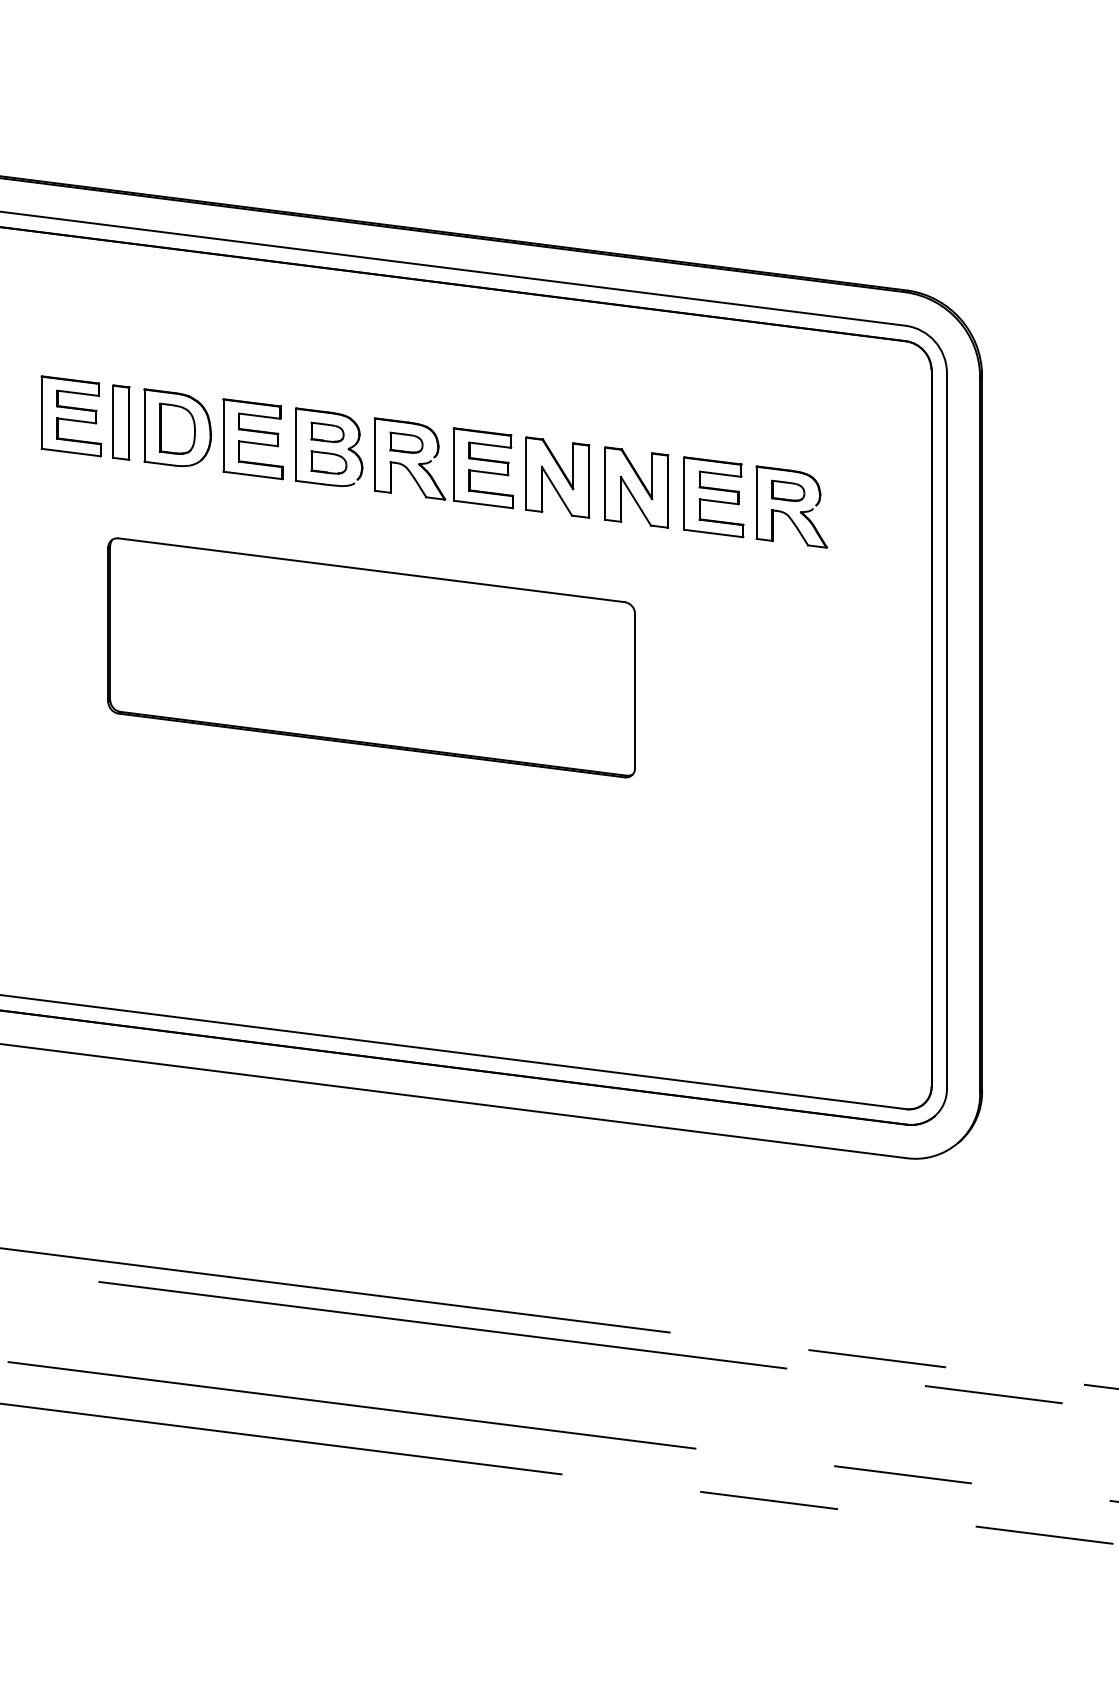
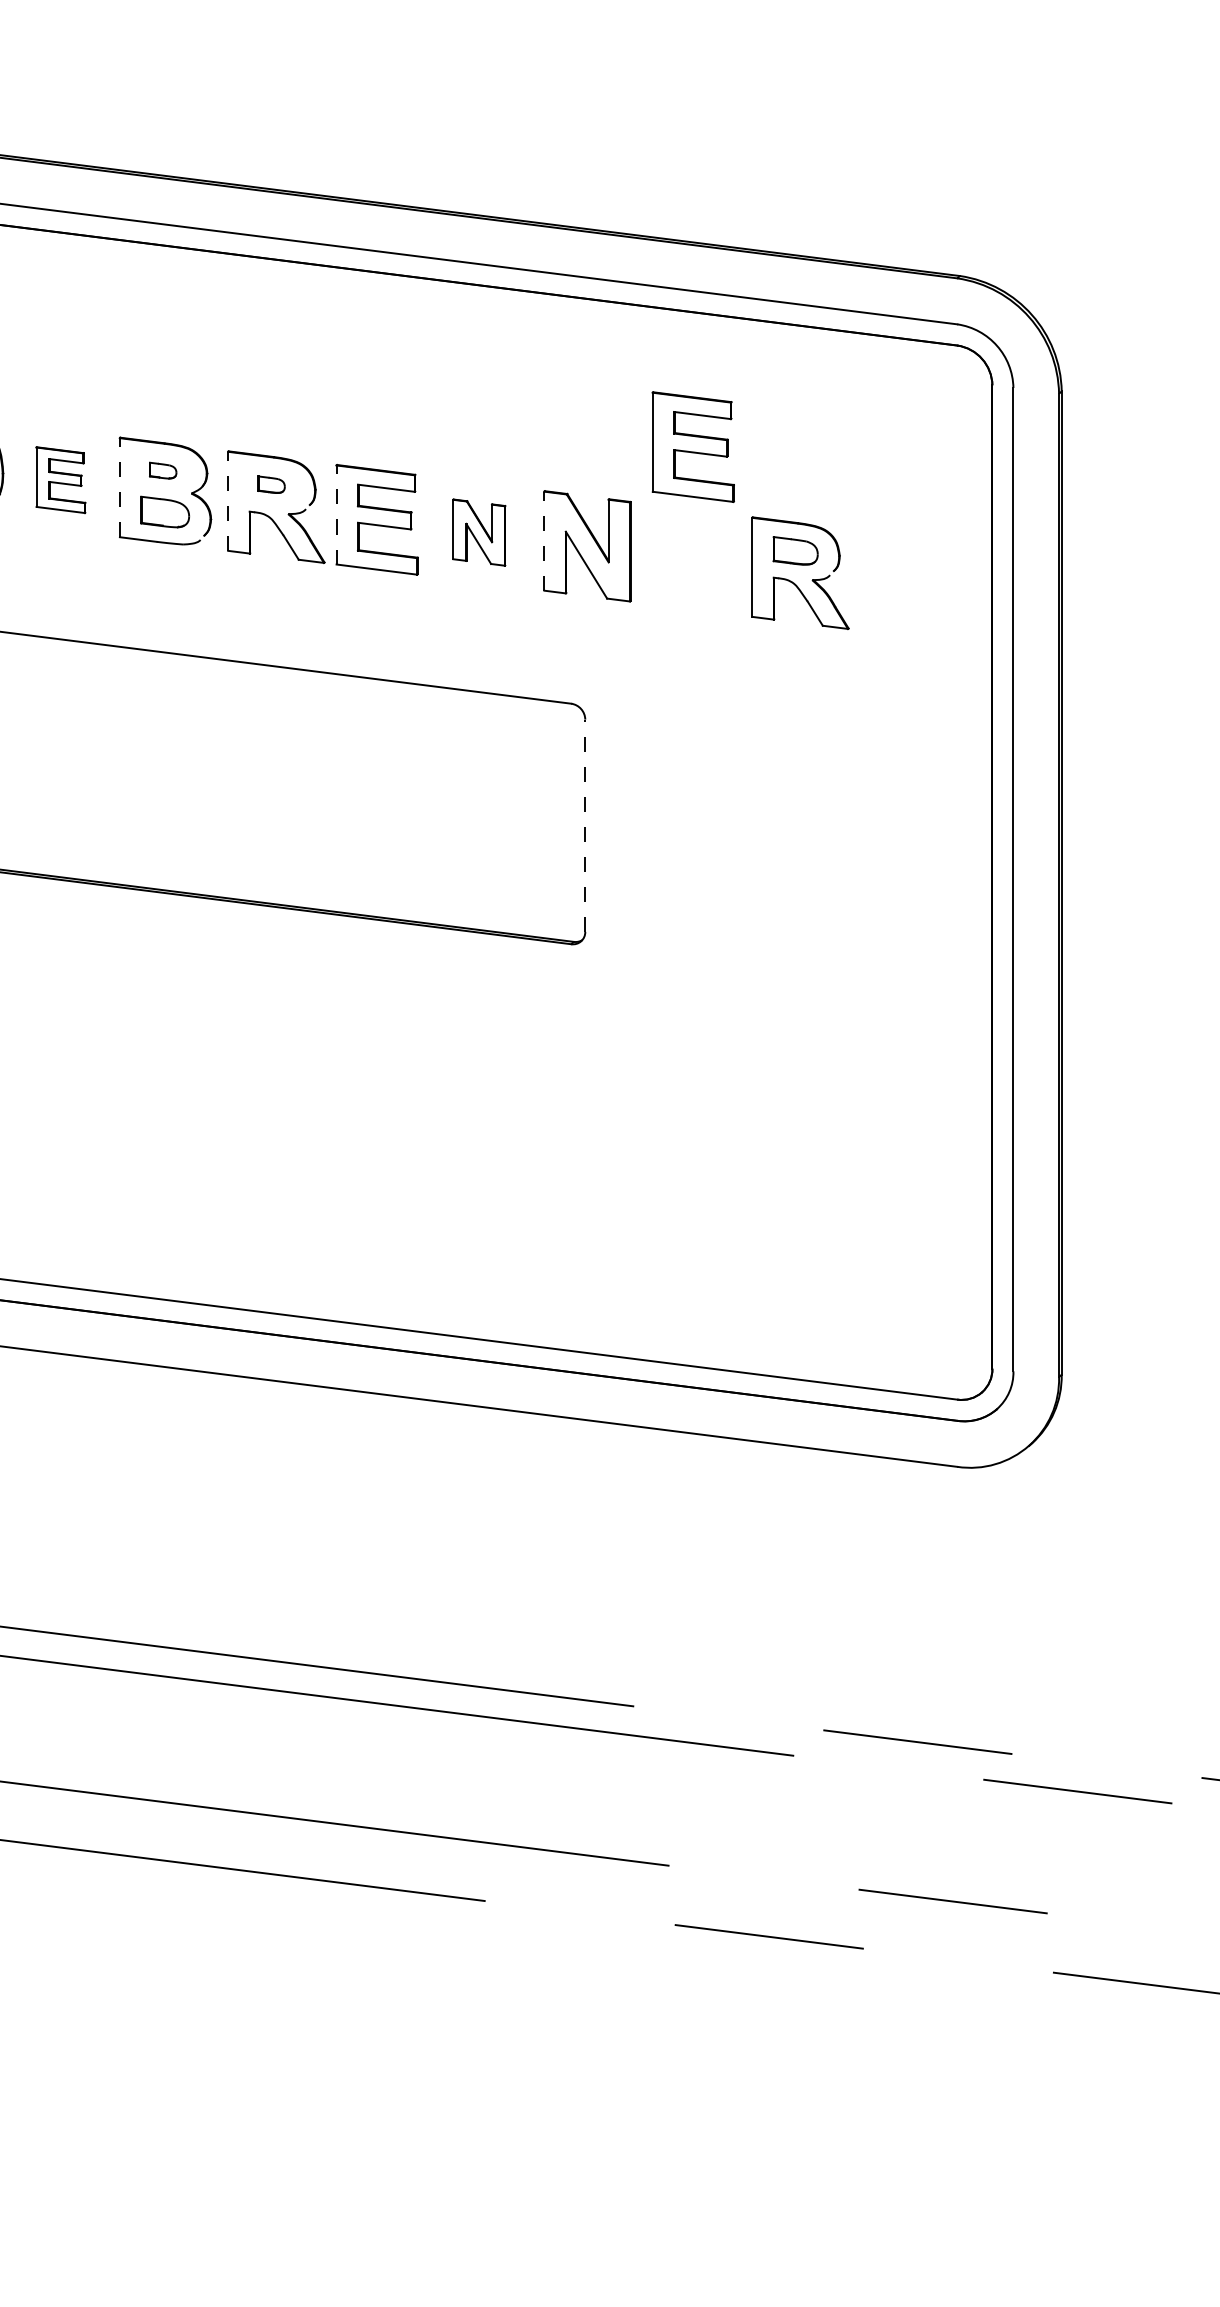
part: (327, 432) -> (163, 470), size x0.6
part: (252, 439) -> (60, 480), size x0.6
part: (406, 442) -> (271, 484), size x0.6
line: (296, 444) -> (120, 487), solid -> dashed
line: (374, 454) -> (227, 501), solid -> dashed
line: (453, 464) -> (336, 514), solid -> dashed
part: (557, 477) -> (478, 532), size x0.6
line: (605, 483) -> (544, 540), solid -> dashed
part: (713, 497) -> (693, 447), moved
line: (635, 690) -> (585, 824), solid -> dashed

